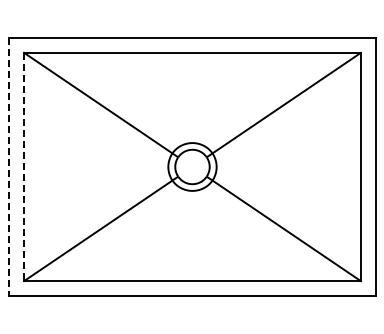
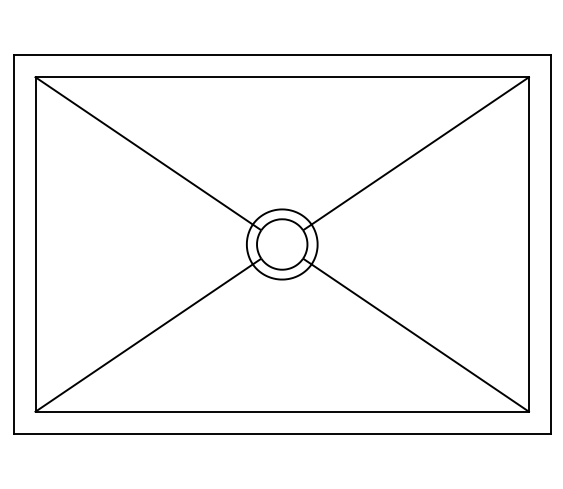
line: (9, 167) -> (14, 245), dashed -> solid
line: (24, 167) -> (36, 245), dashed -> solid

